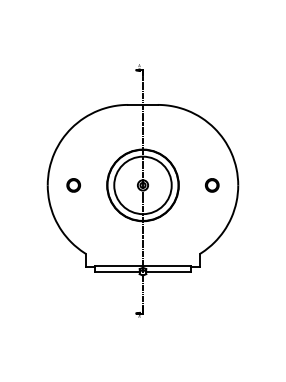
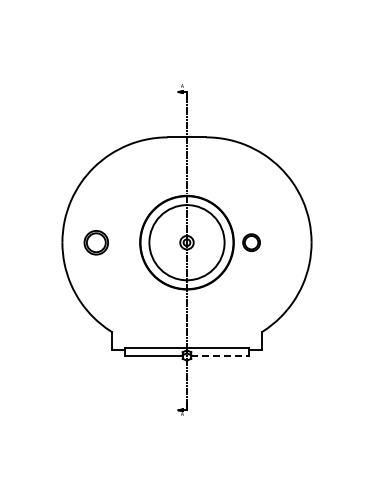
part: (73, 185) -> (96, 242), size x1.4
part: (212, 185) -> (251, 242), moved
line: (168, 272) -> (220, 356), solid -> dashed

